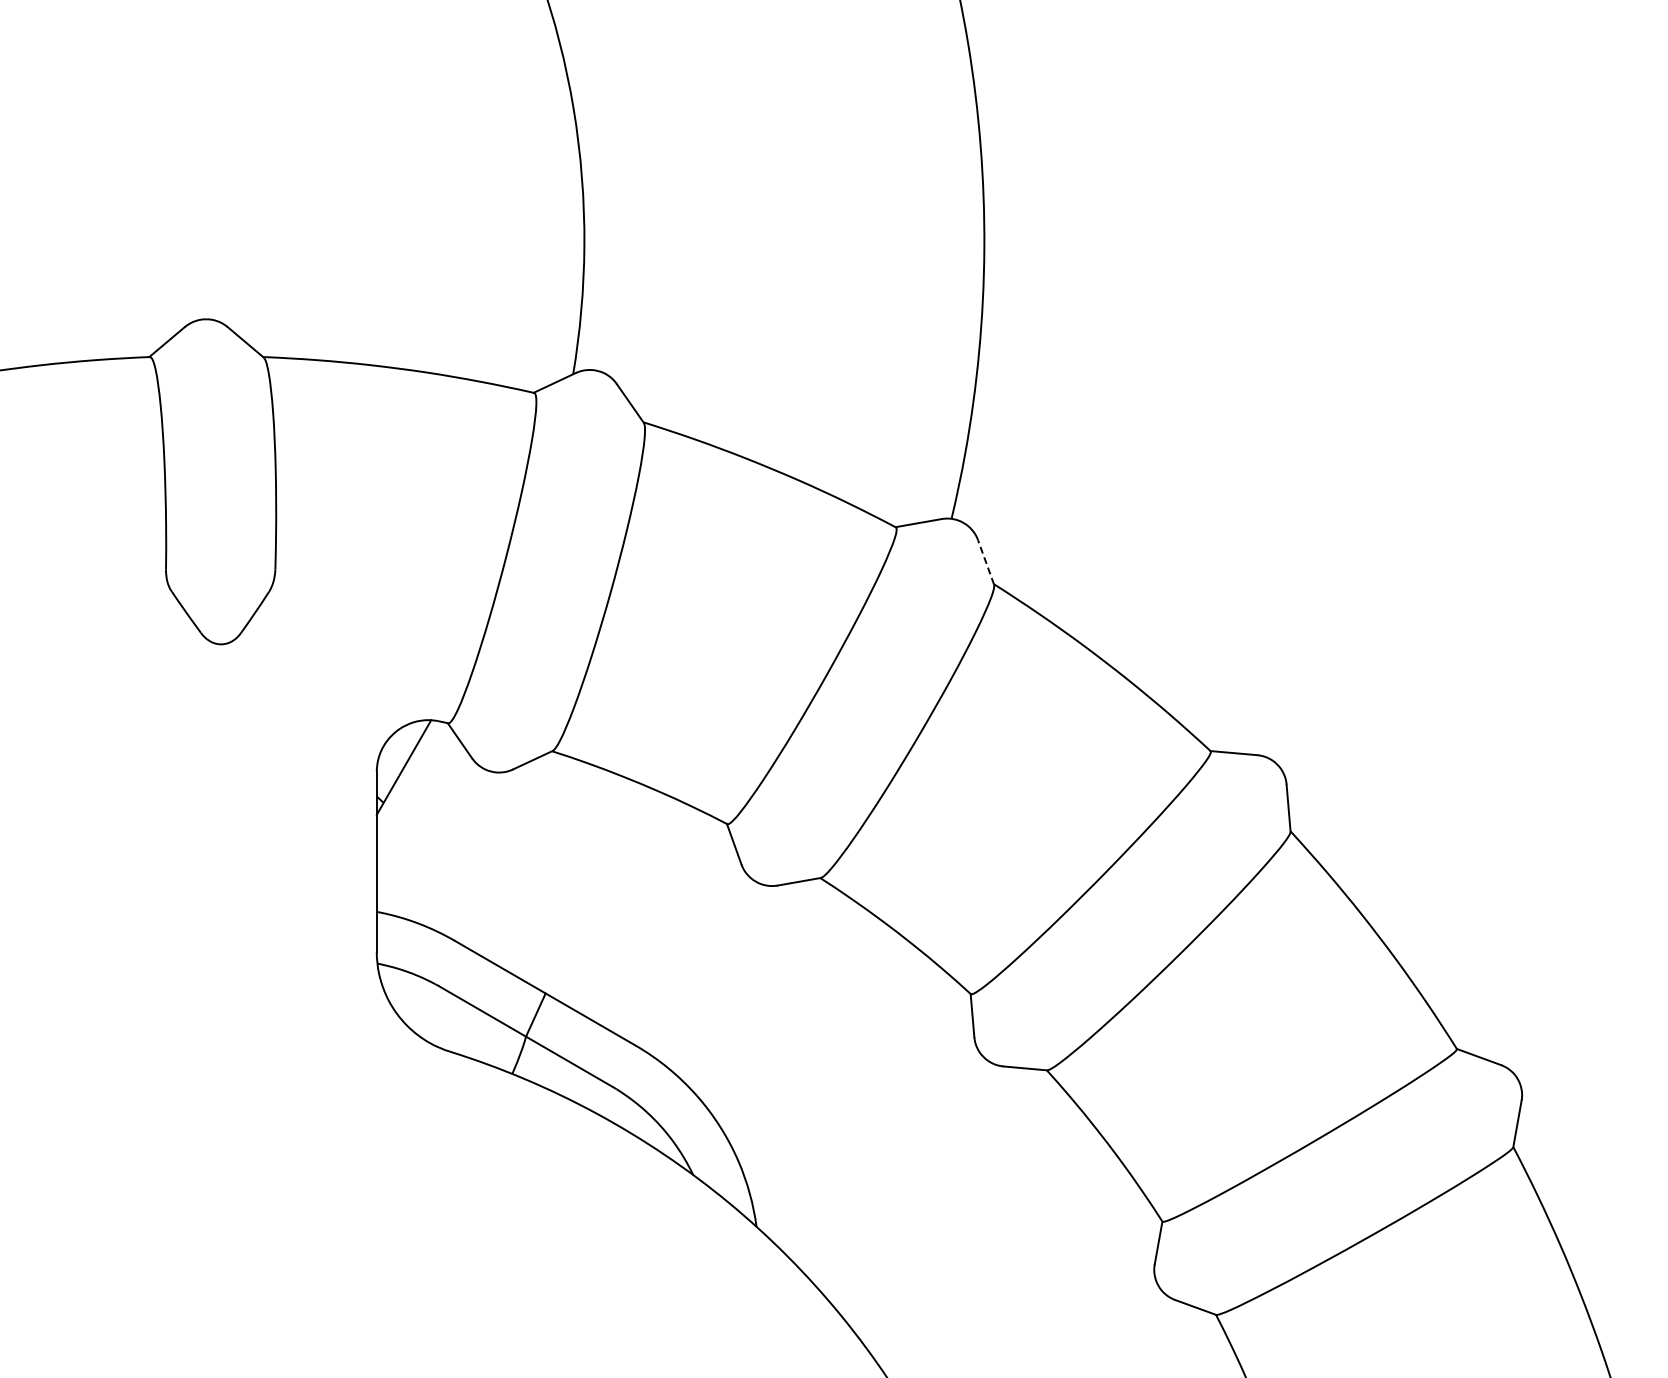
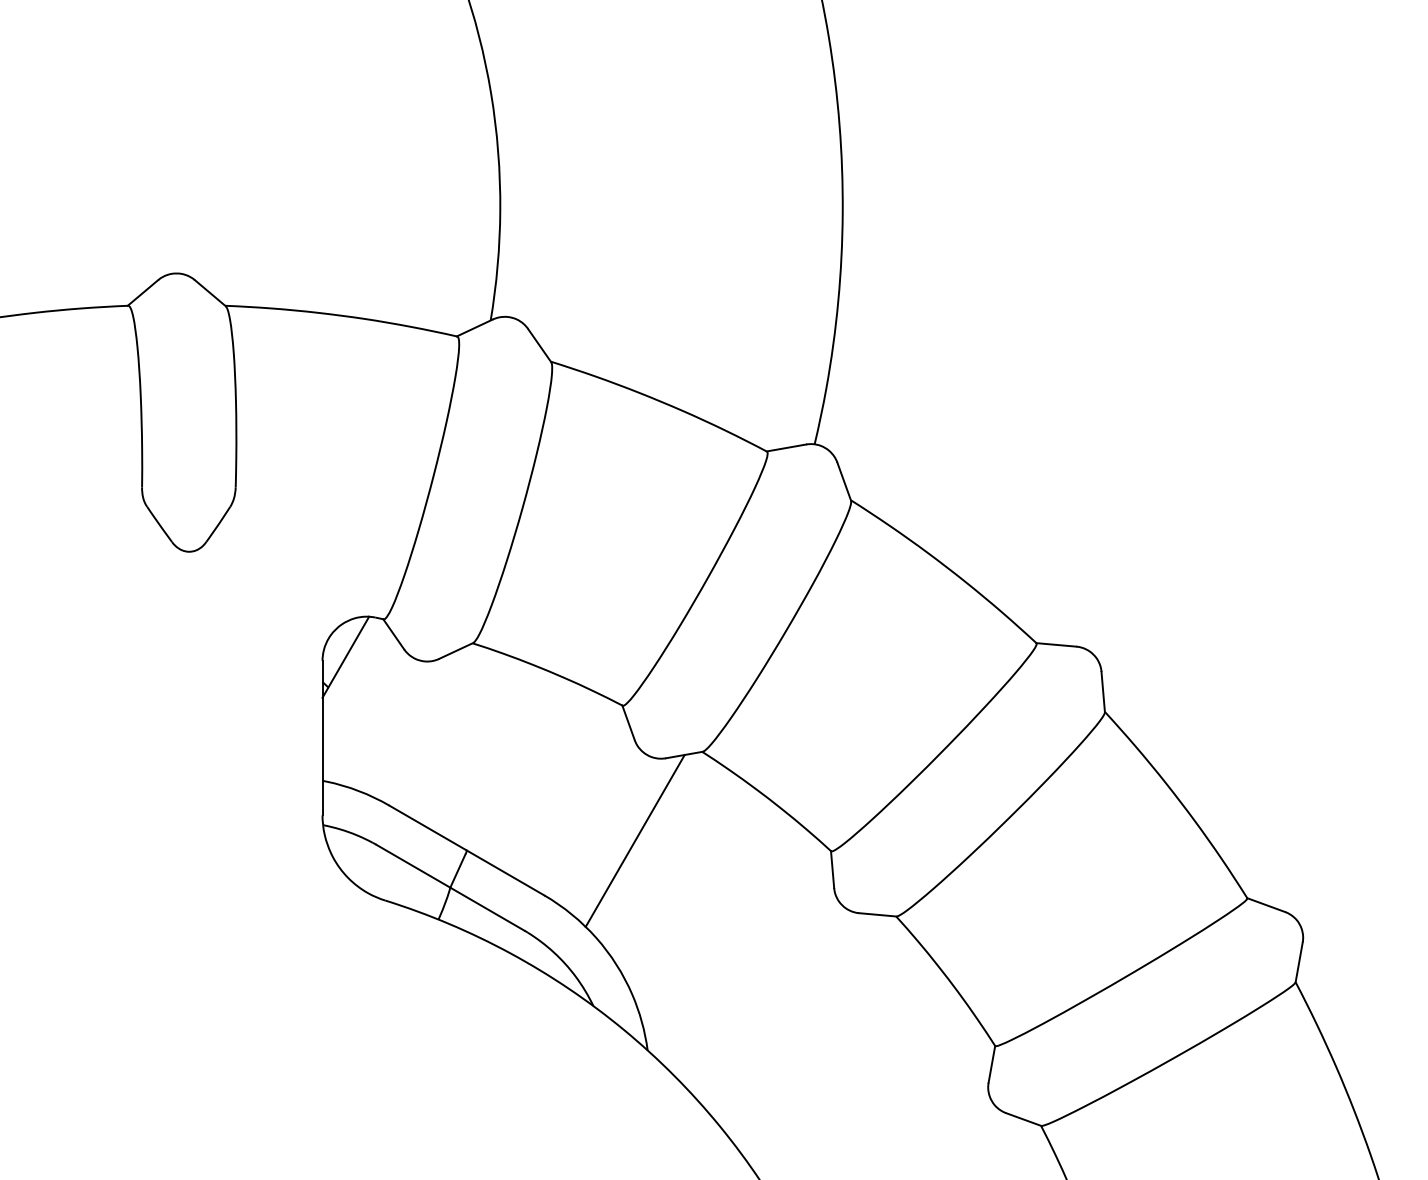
line: (986, 562) -> (844, 481), dashed -> solid
line: (741, 981) -> (634, 840), added

